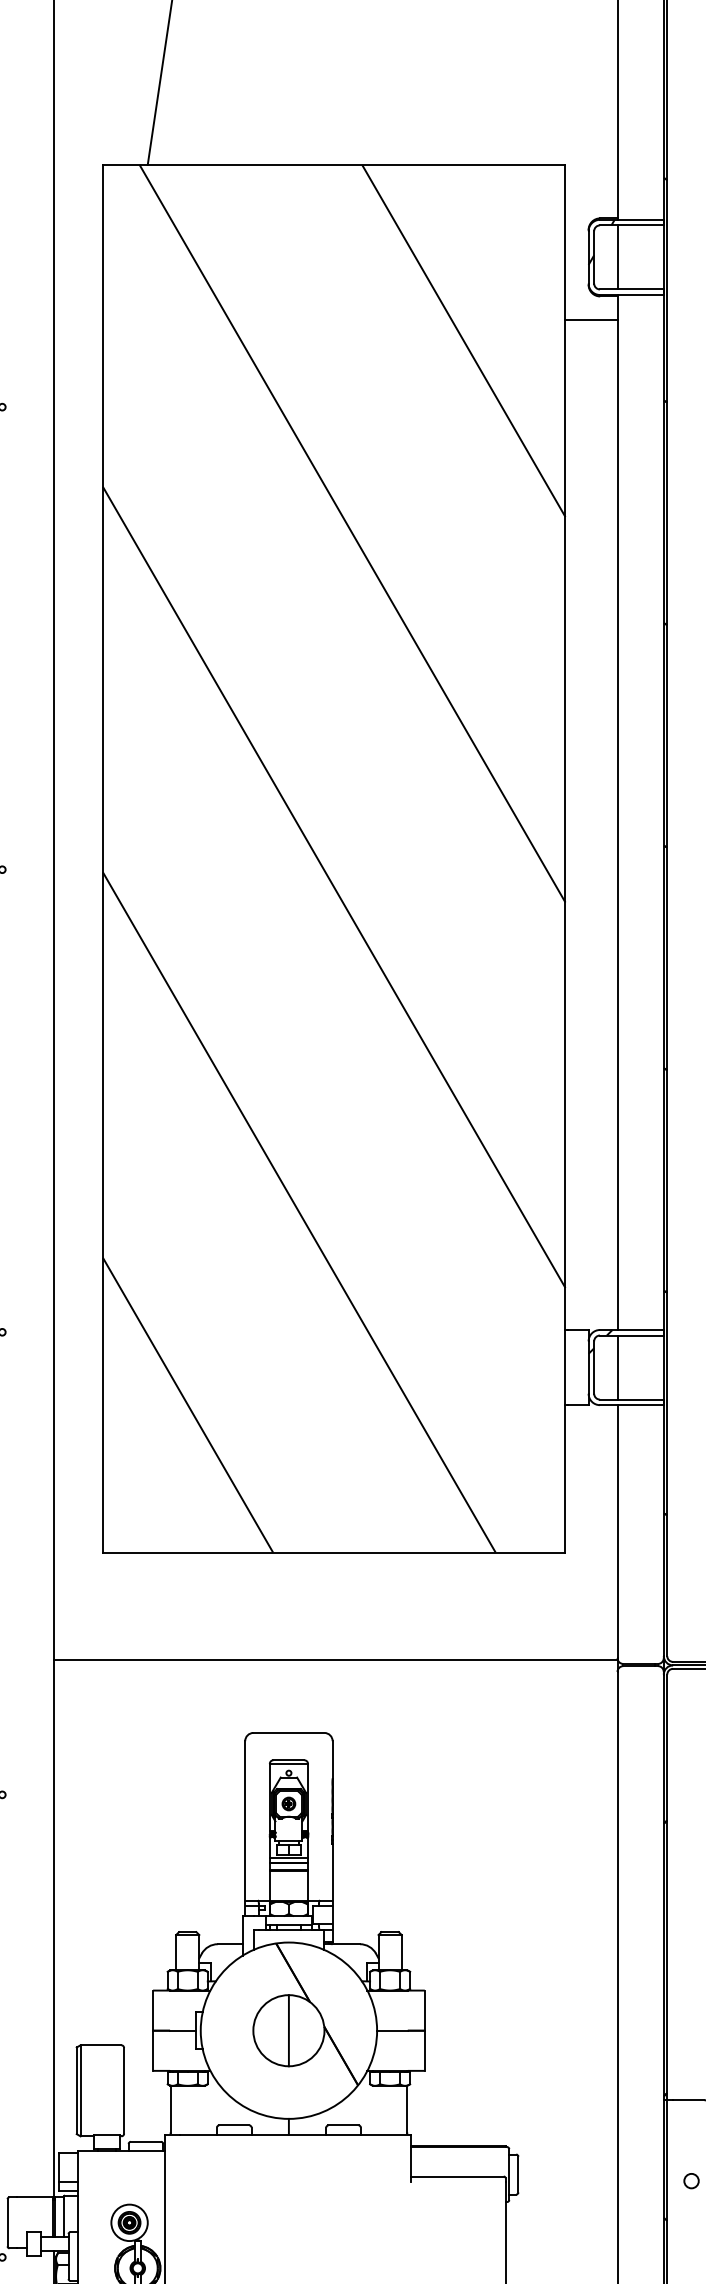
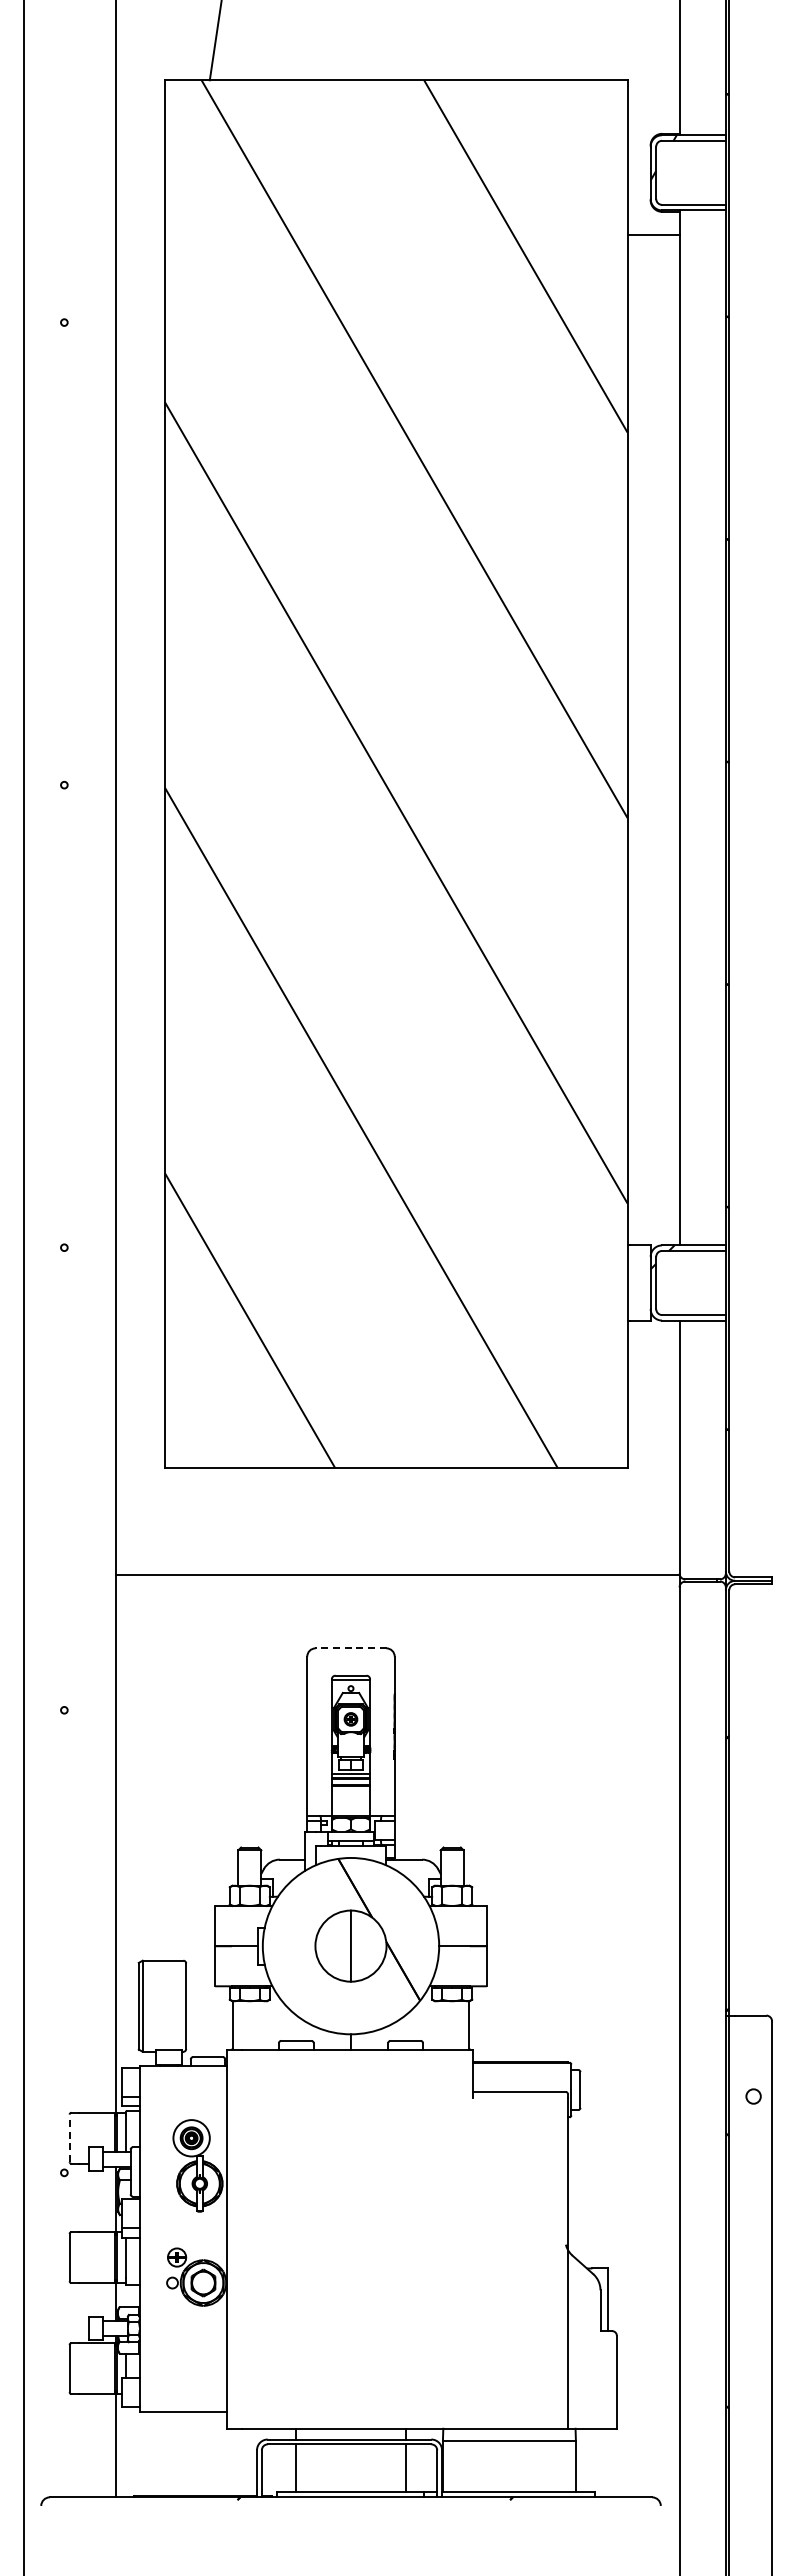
line: (617, 257) -> (679, 172), removed
line: (617, 1367) -> (679, 1282), removed
line: (288, 1733) -> (350, 1648), solid -> dashed
line: (7, 2223) -> (69, 2138), solid -> dashed

